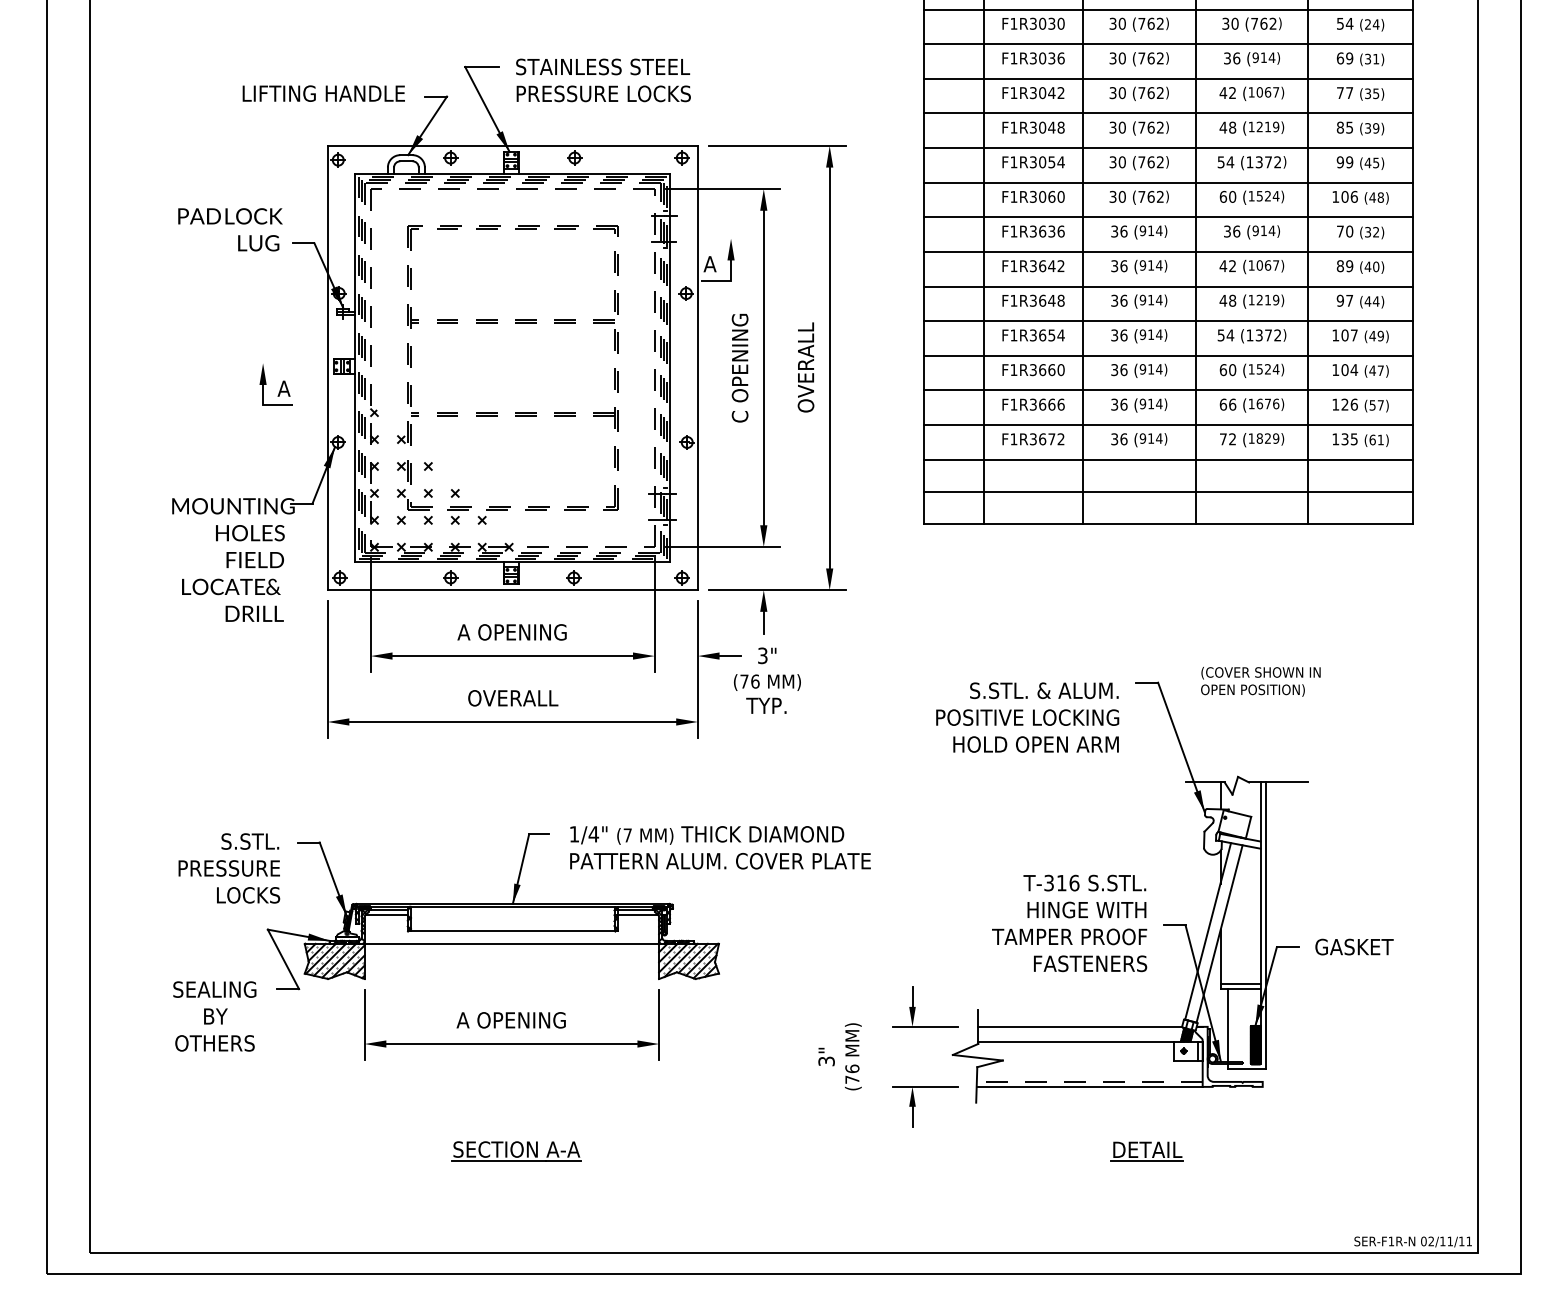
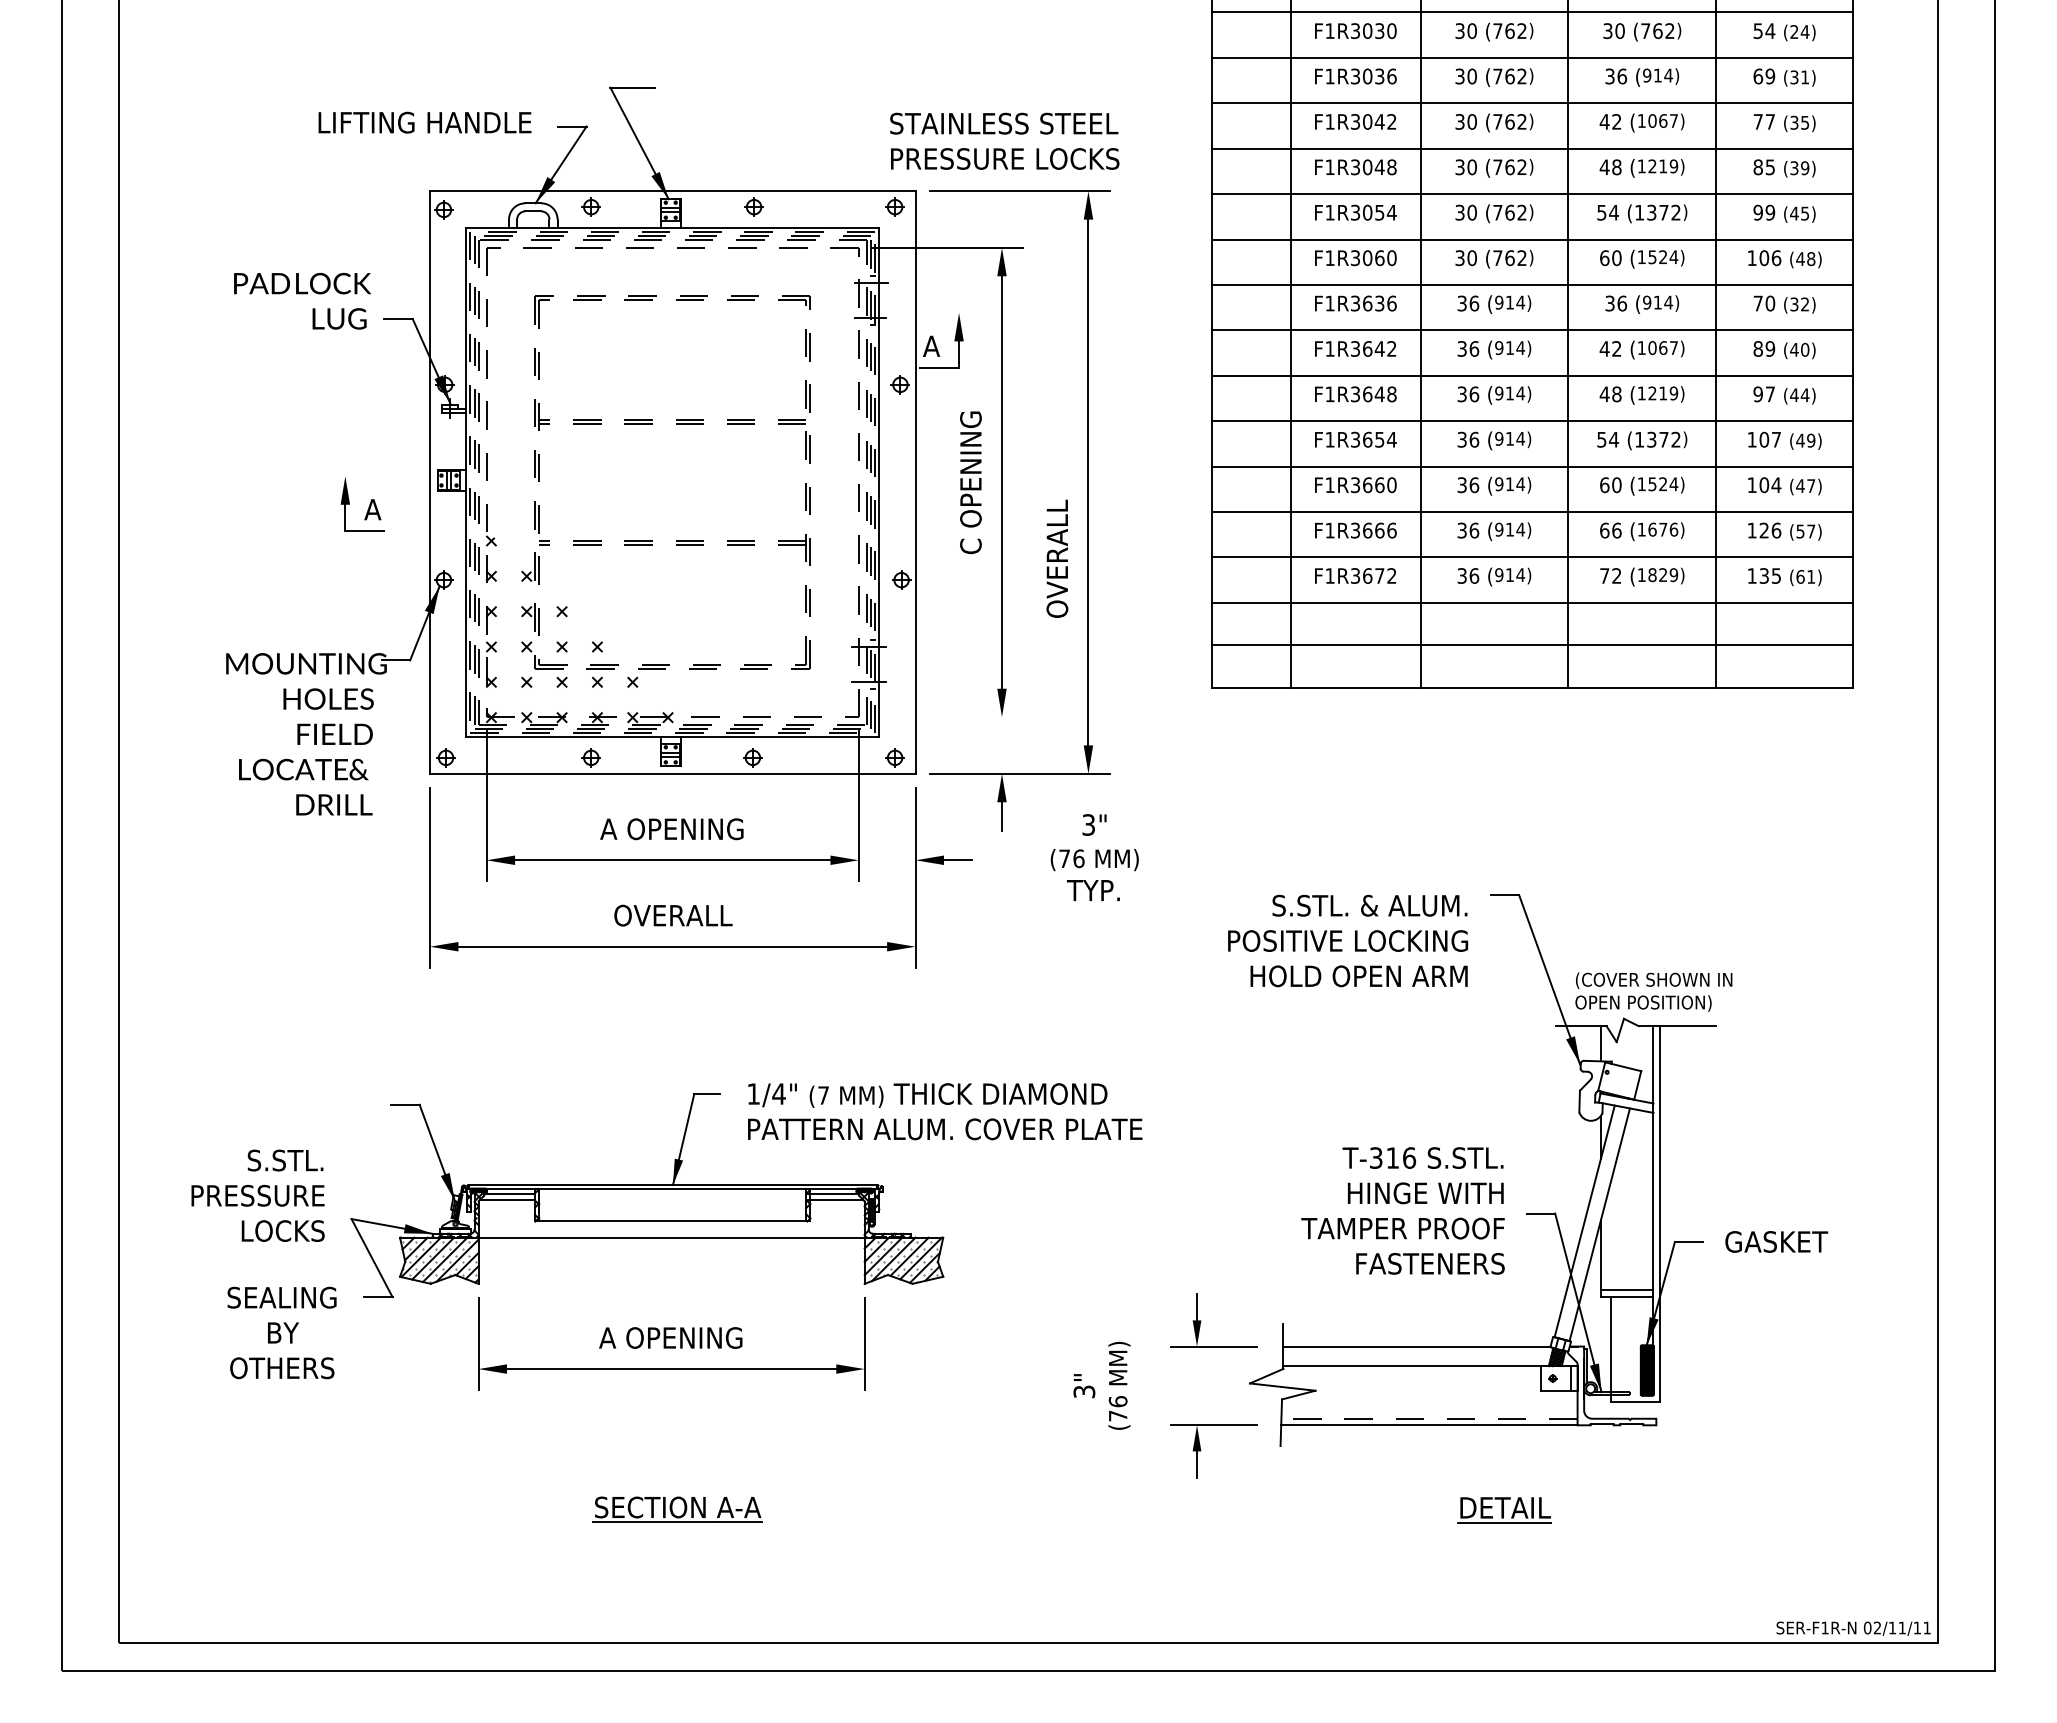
text: (603, 79) -> (1004, 140), moved
text: (806, 367) -> (1057, 558), moved
line: (723, 547) -> (948, 717), removed
text: (767, 680) -> (1094, 857), moved
text: (1260, 681) -> (1653, 991), moved
text: (228, 868) -> (257, 1195), moved

